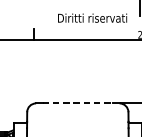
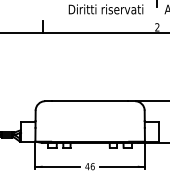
line: (78, 103) -> (90, 101), dashed -> solid

